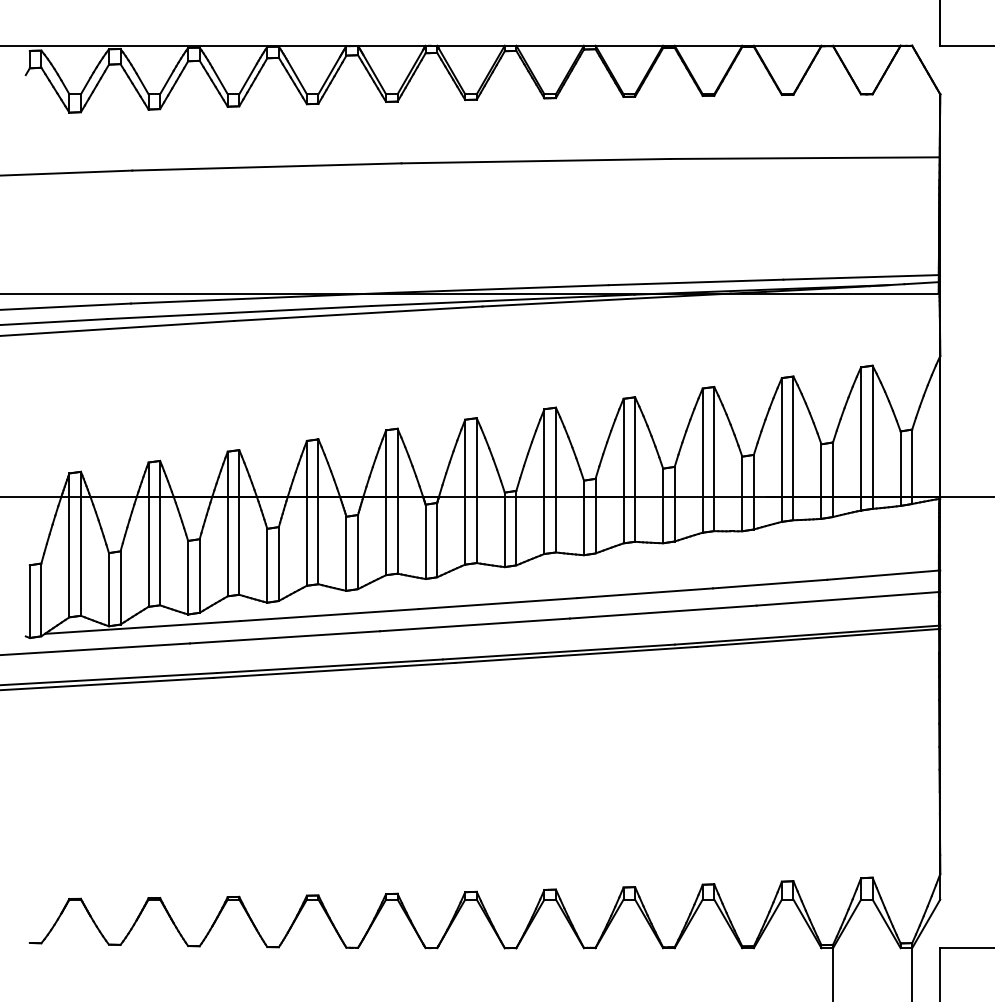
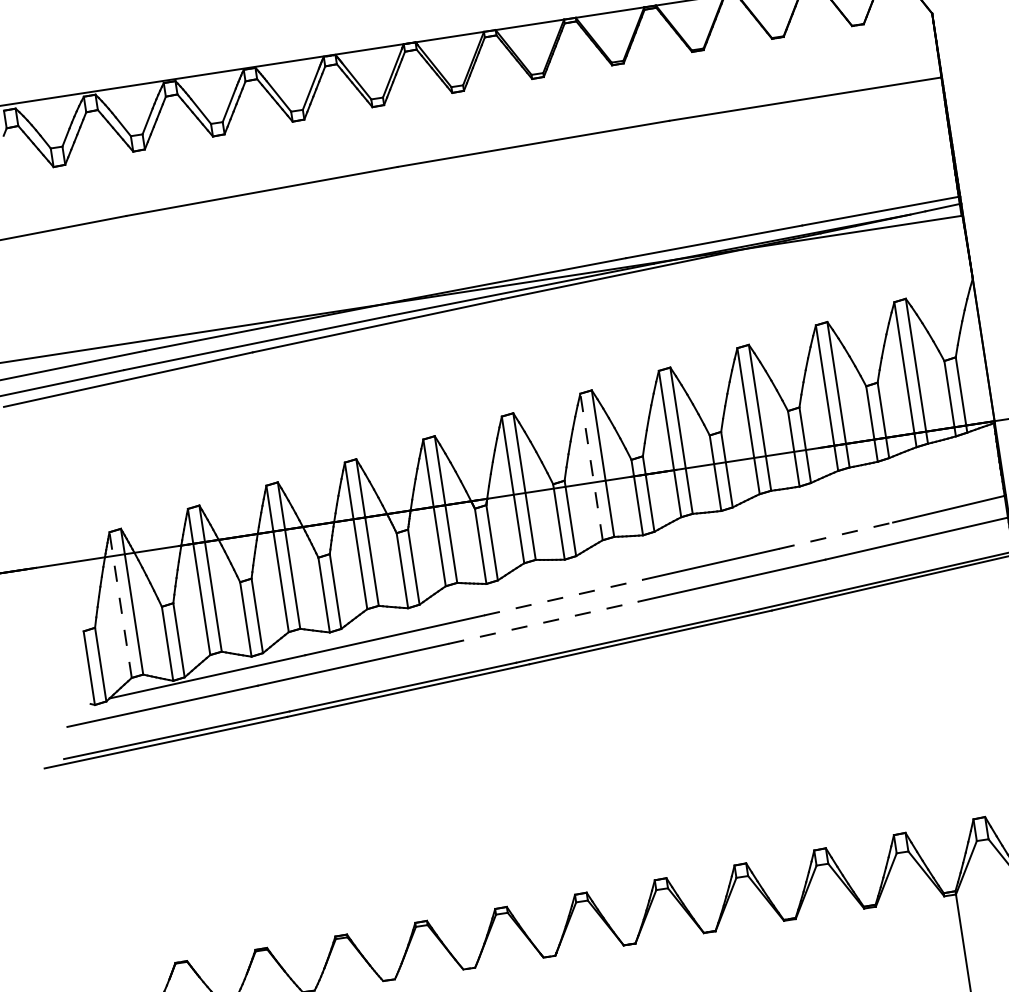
line: (544, 481) -> (591, 466), solid -> dashed
line: (69, 545) -> (120, 605), solid -> dashed
line: (770, 584) -> (836, 536), solid -> dashed
line: (498, 603) -> (563, 597), solid -> dashed
line: (475, 624) -> (543, 622), solid -> dashed

